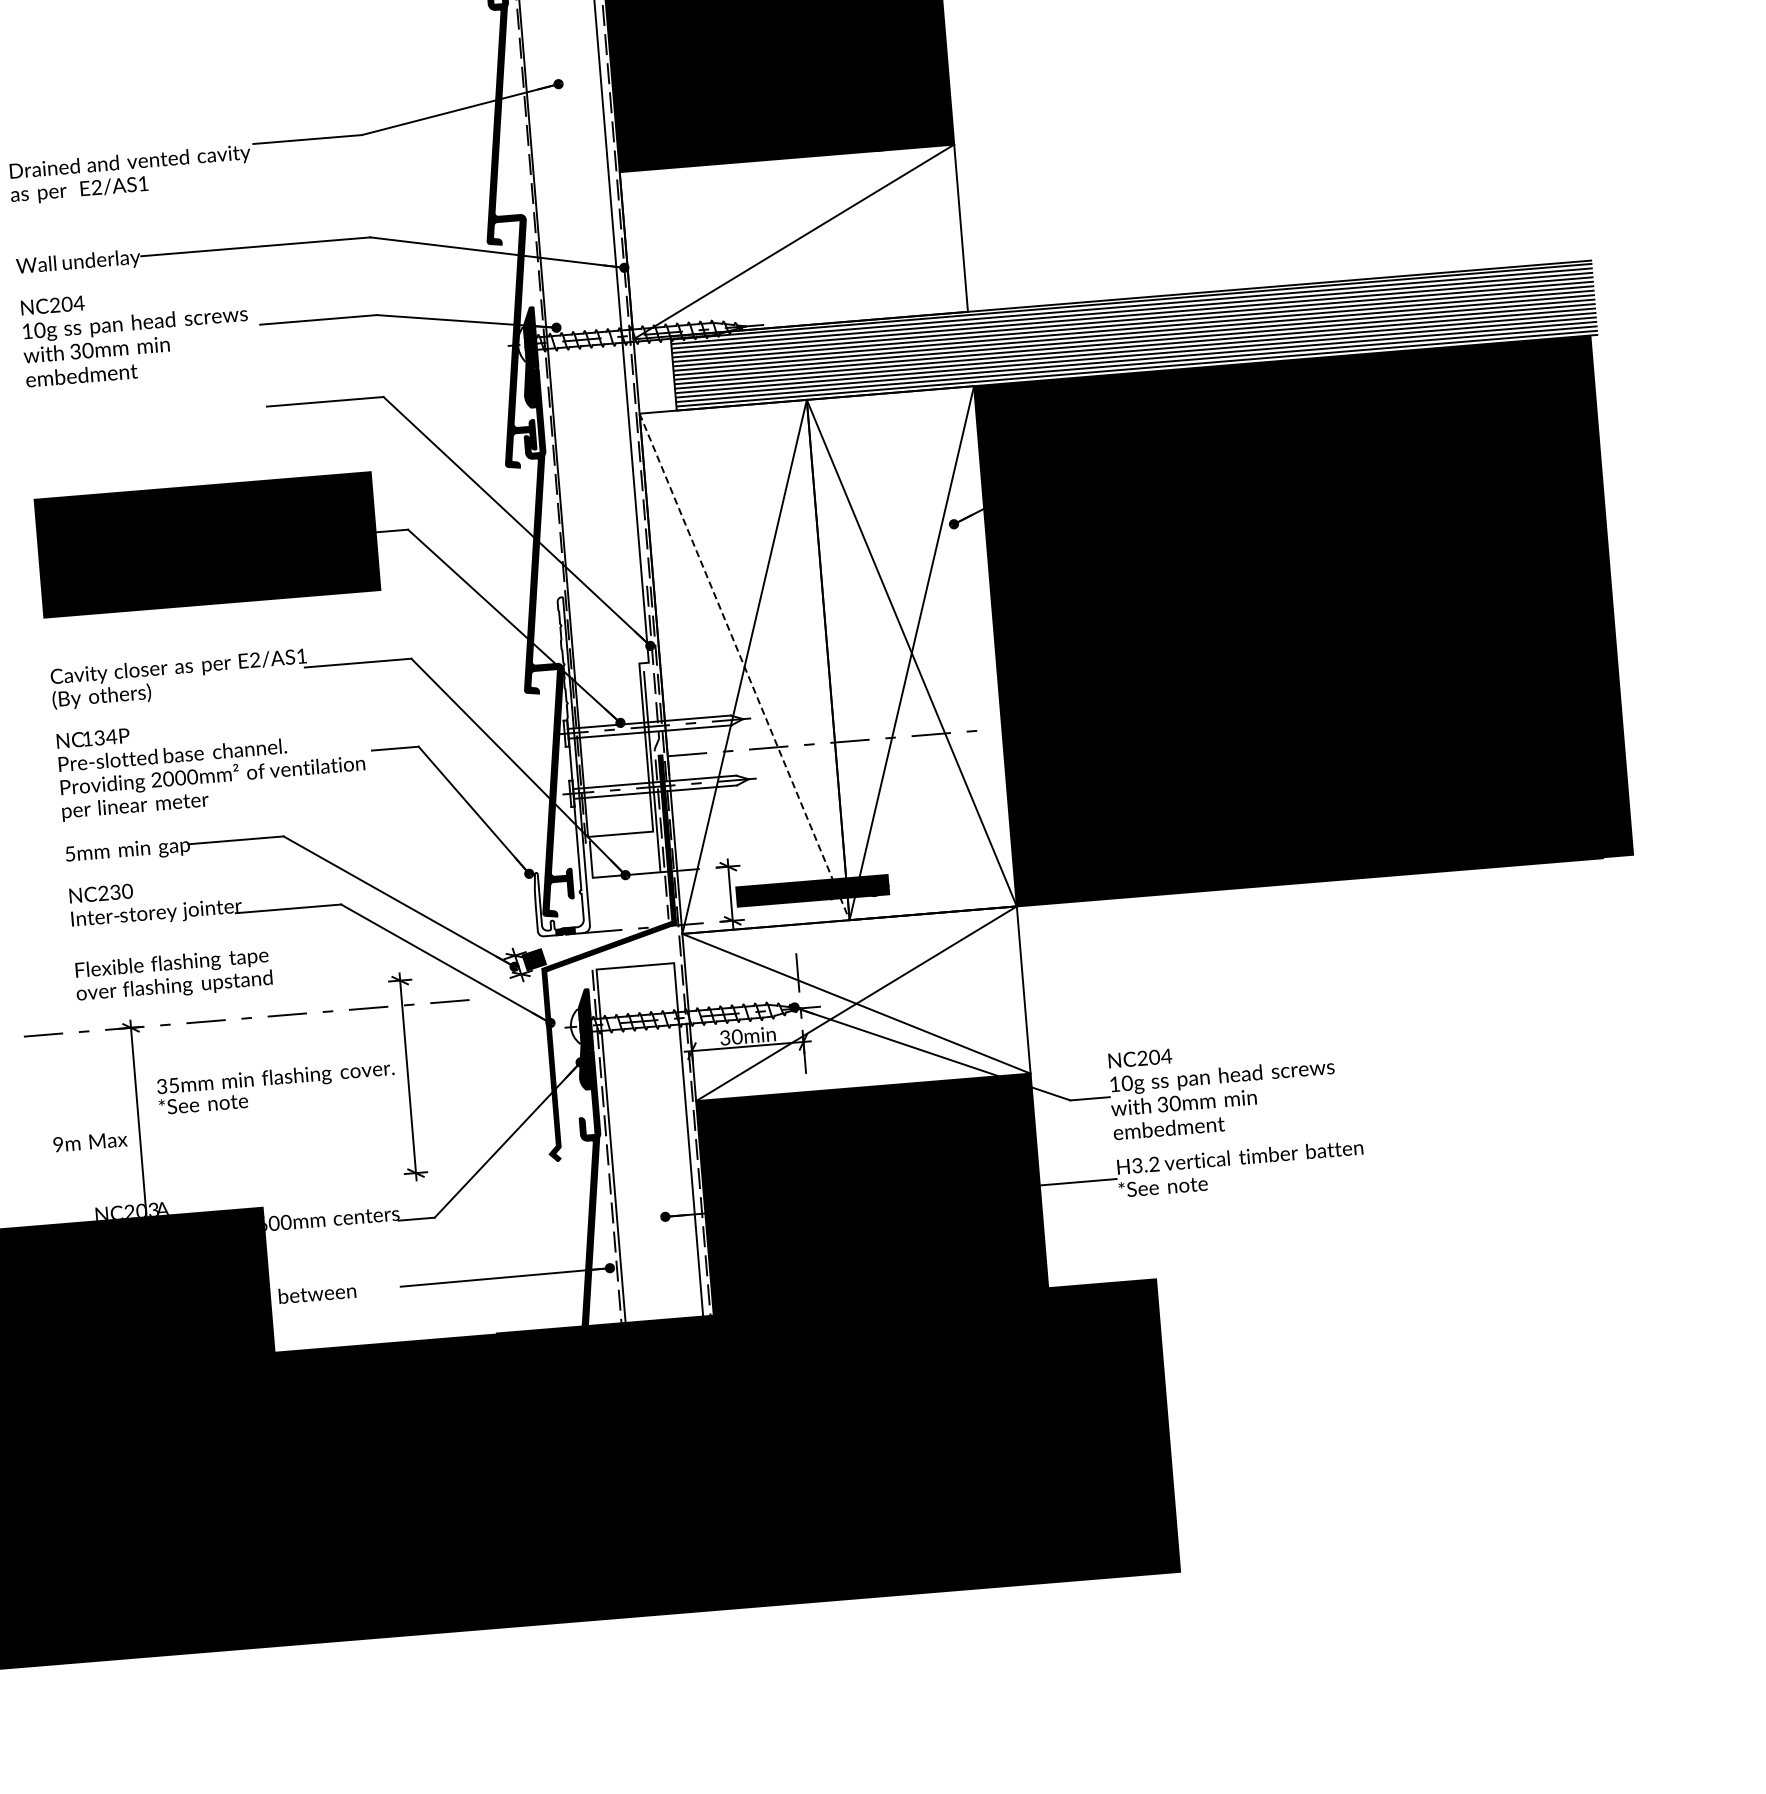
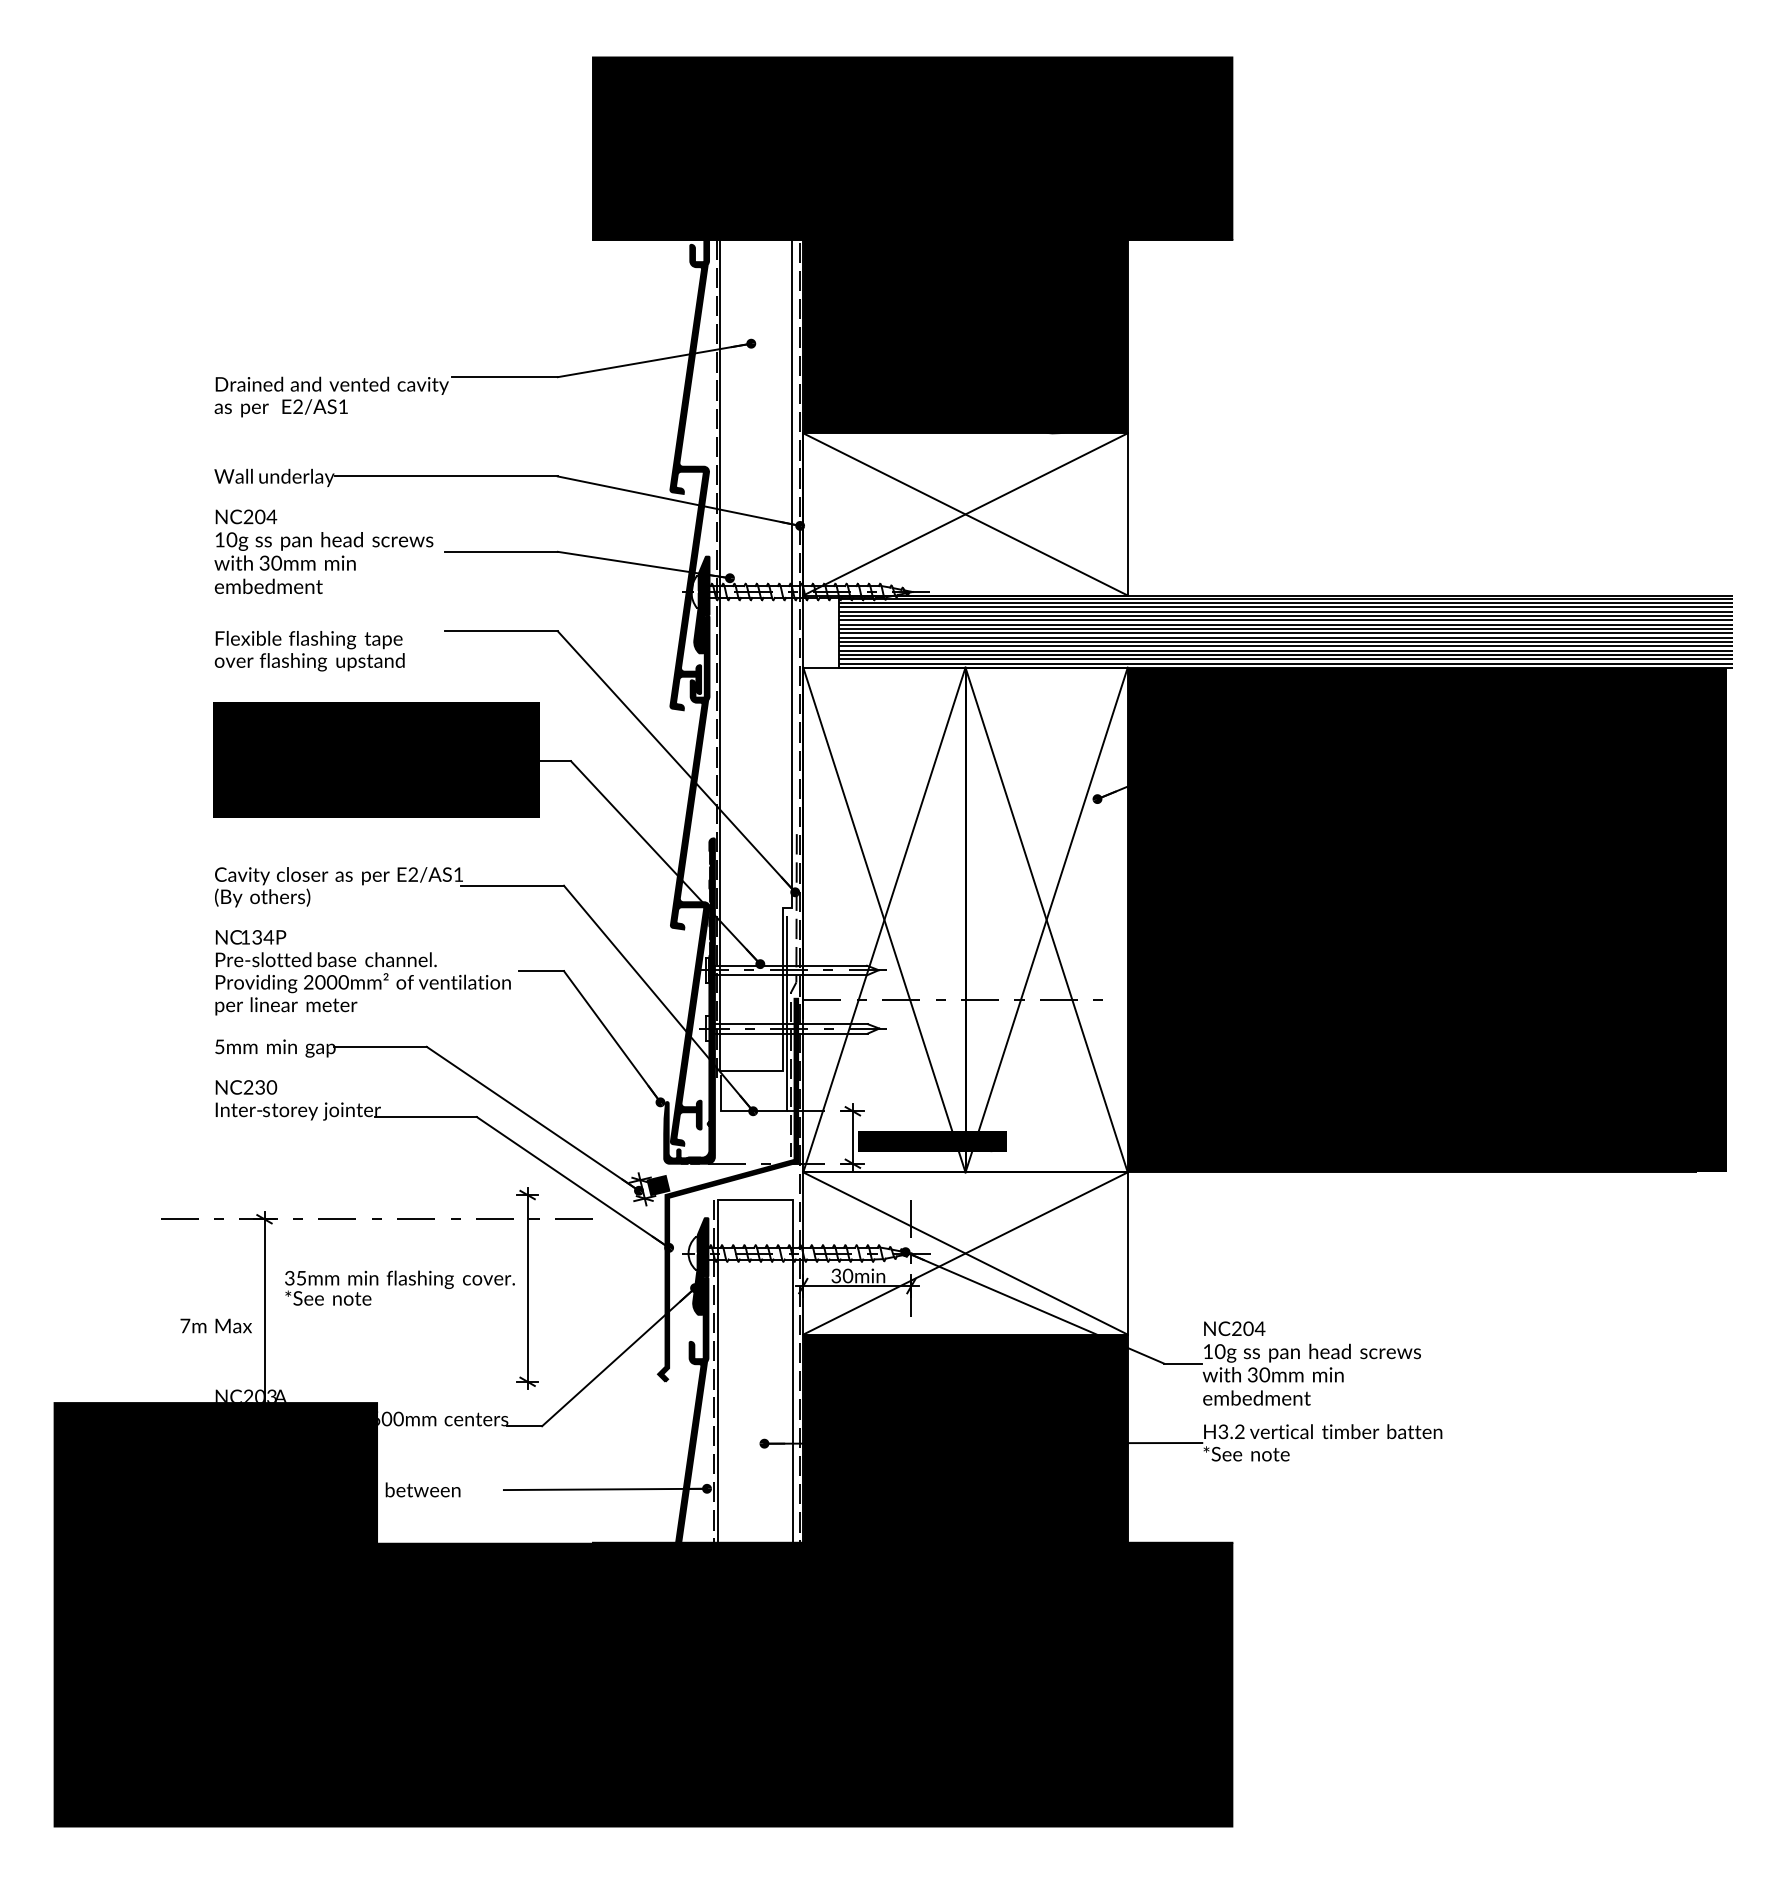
line: (793, 242) -> (965, 514), added
line: (744, 667) -> (884, 920), dashed -> solid
fill: (550, 766) -> (689, 1000), added
text: (173, 975) -> (309, 651), moved
text: (58, 1144) -> (185, 1325), 9m -> 7m

